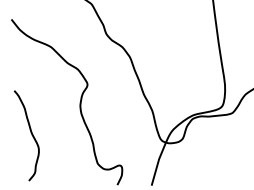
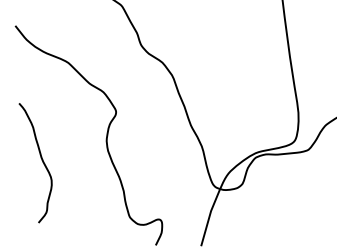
curve: (31, 133) -> (41, 160), moved

